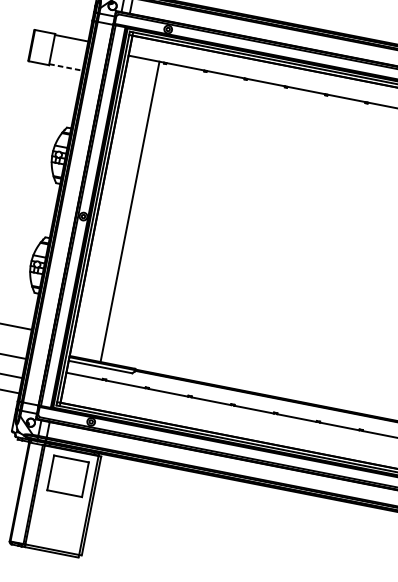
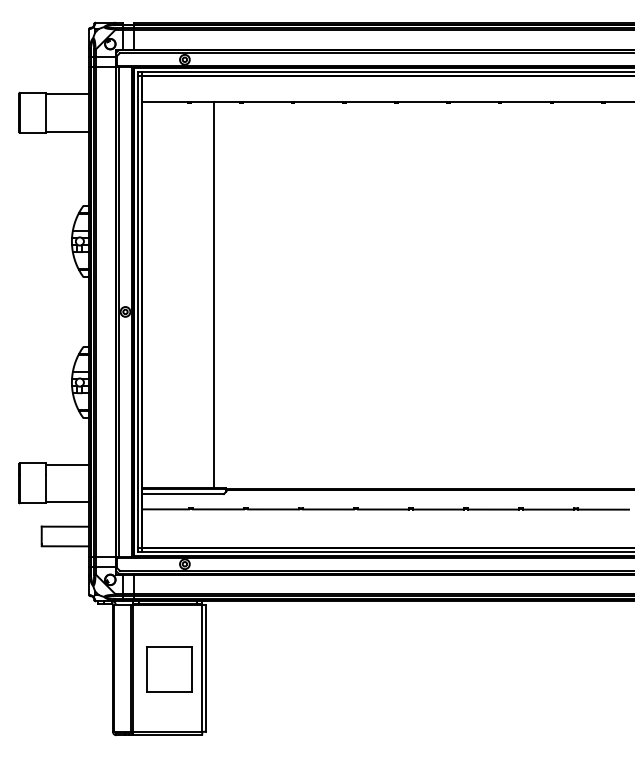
line: (65, 67) -> (67, 131), dashed -> solid
line: (129, 211) -> (213, 294), moved
part: (68, 476) -> (169, 669), moved

